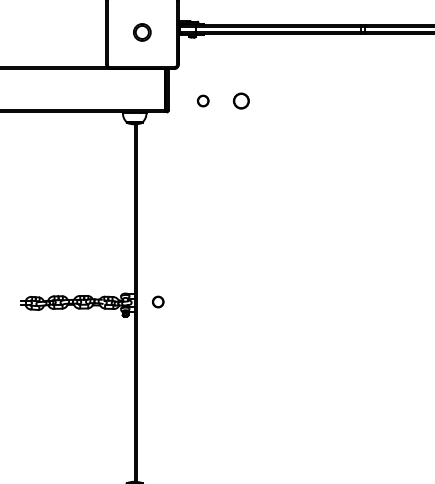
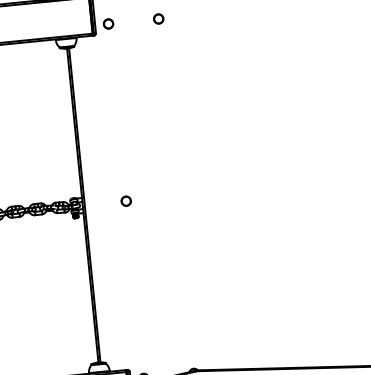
part: (203, 100) -> (108, 23), moved
part: (241, 100) -> (158, 18), size x0.71
part: (158, 301) -> (126, 200), moved

